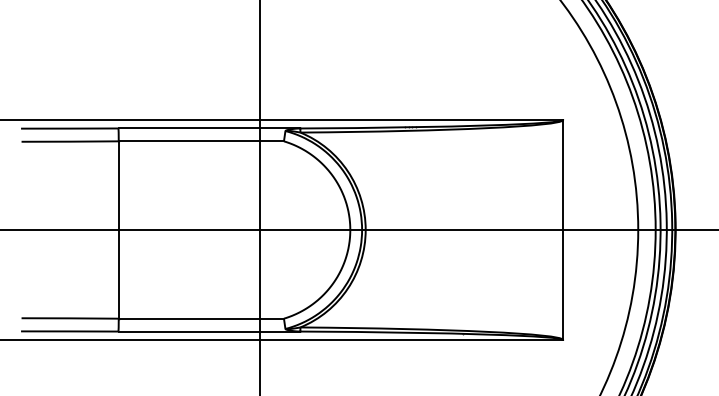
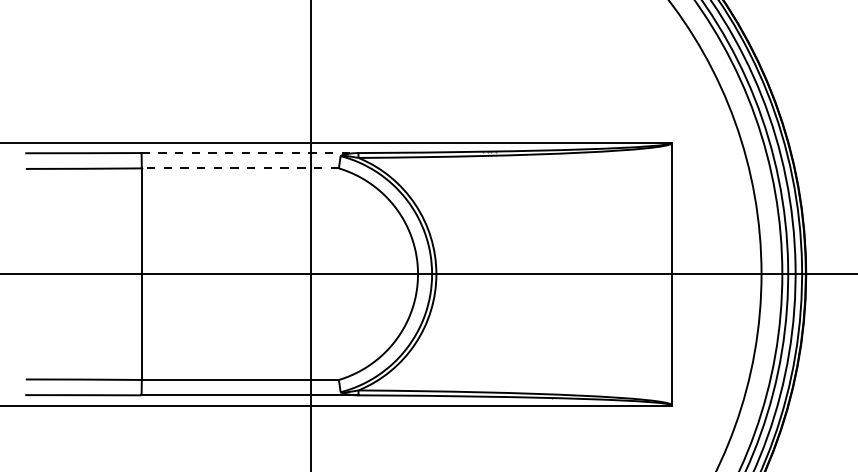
line: (209, 128) -> (250, 153), solid -> dashed
line: (201, 141) -> (240, 168), solid -> dashed

